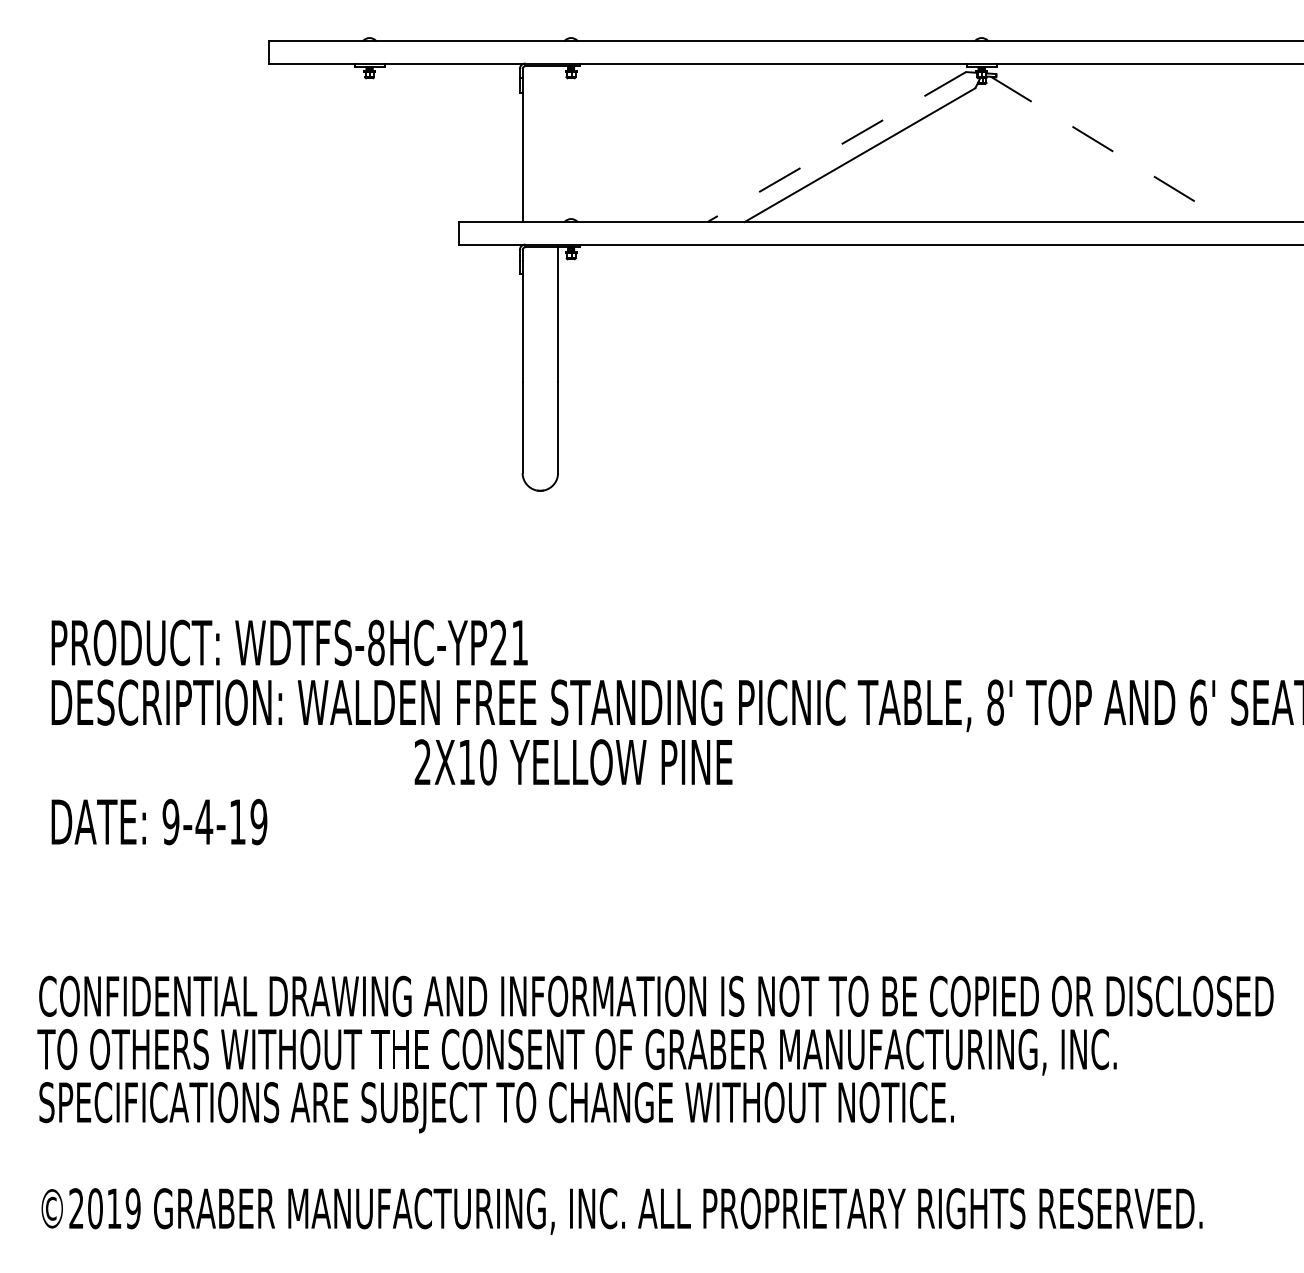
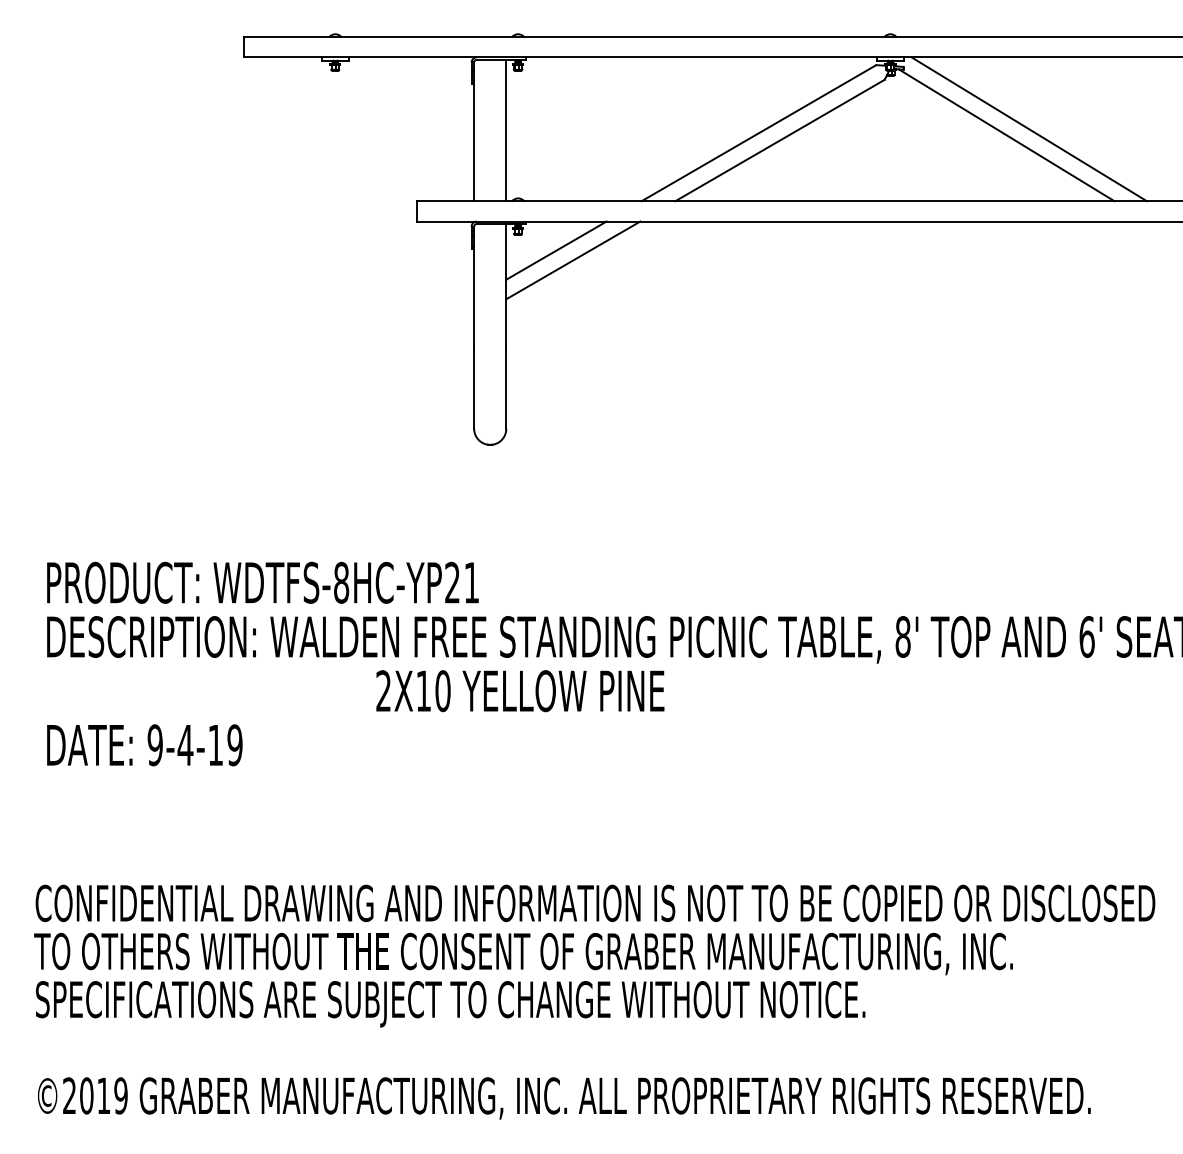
line: (1134, 142) -> (1029, 128), added
line: (558, 144) -> (506, 130), added
line: (836, 147) -> (758, 133), dashed -> solid
line: (1110, 149) -> (1007, 135), dashed -> solid
line: (613, 276) -> (556, 250), added
line: (631, 287) -> (572, 260), added

